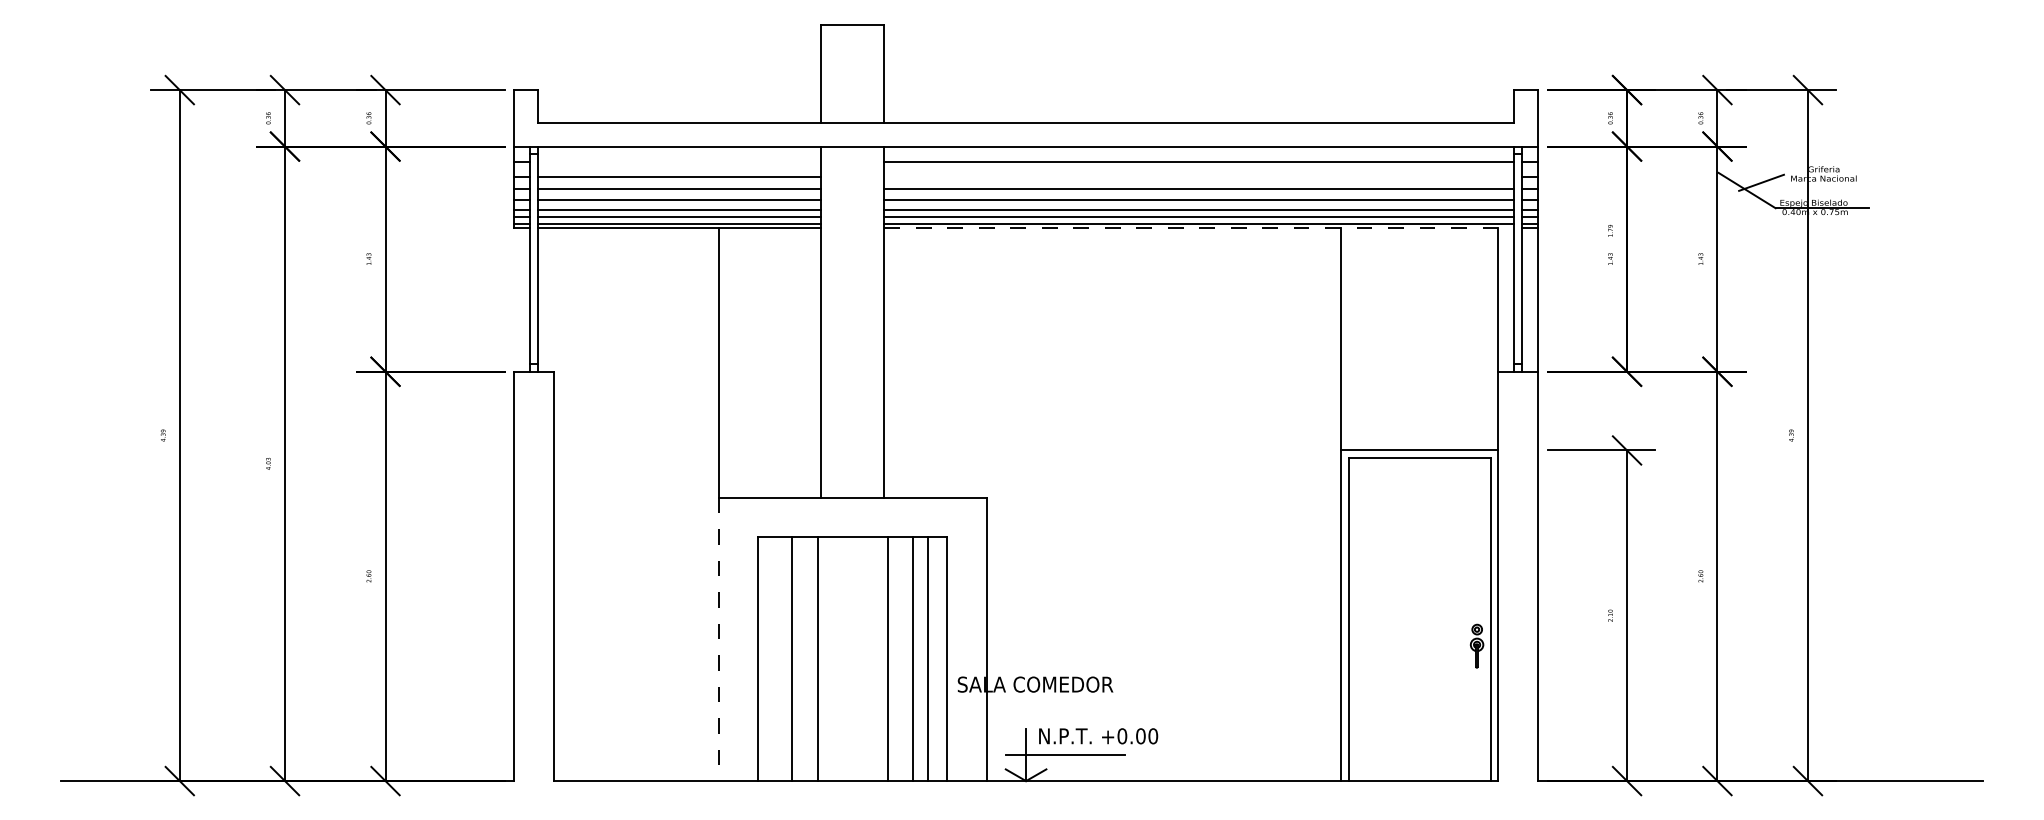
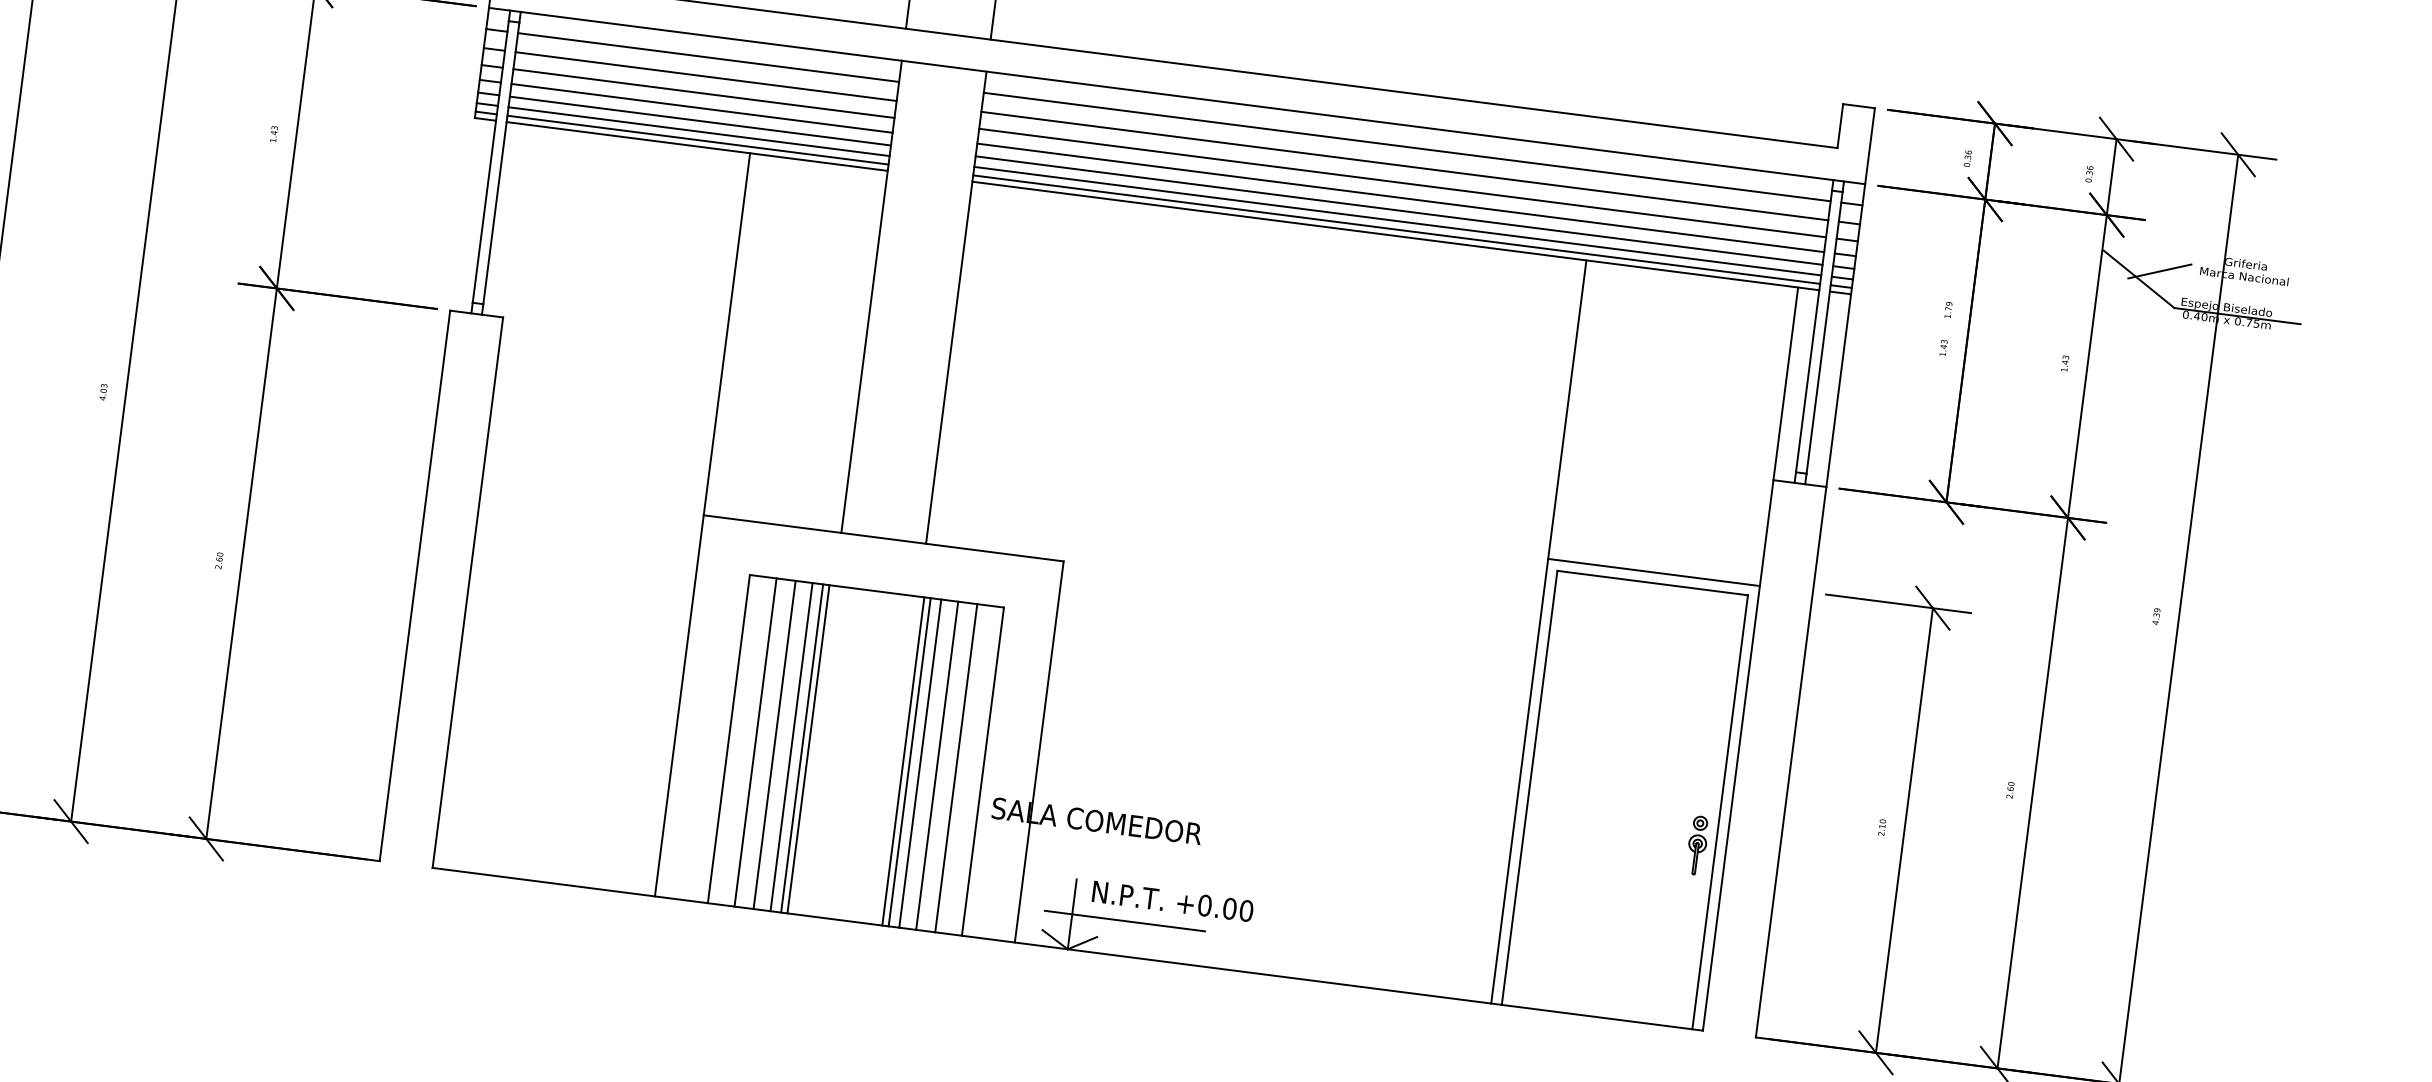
line: (679, 162) -> (708, 57), added
line: (1199, 176) -> (1405, 166), added
line: (1199, 228) -> (1396, 236), dashed -> solid
line: (719, 639) -> (679, 706), dashed -> solid
line: (778, 659) -> (755, 743), added
line: (805, 659) -> (792, 747), added
line: (812, 659) -> (801, 748), added
line: (892, 659) -> (909, 762), added
line: (900, 659) -> (919, 764), added

